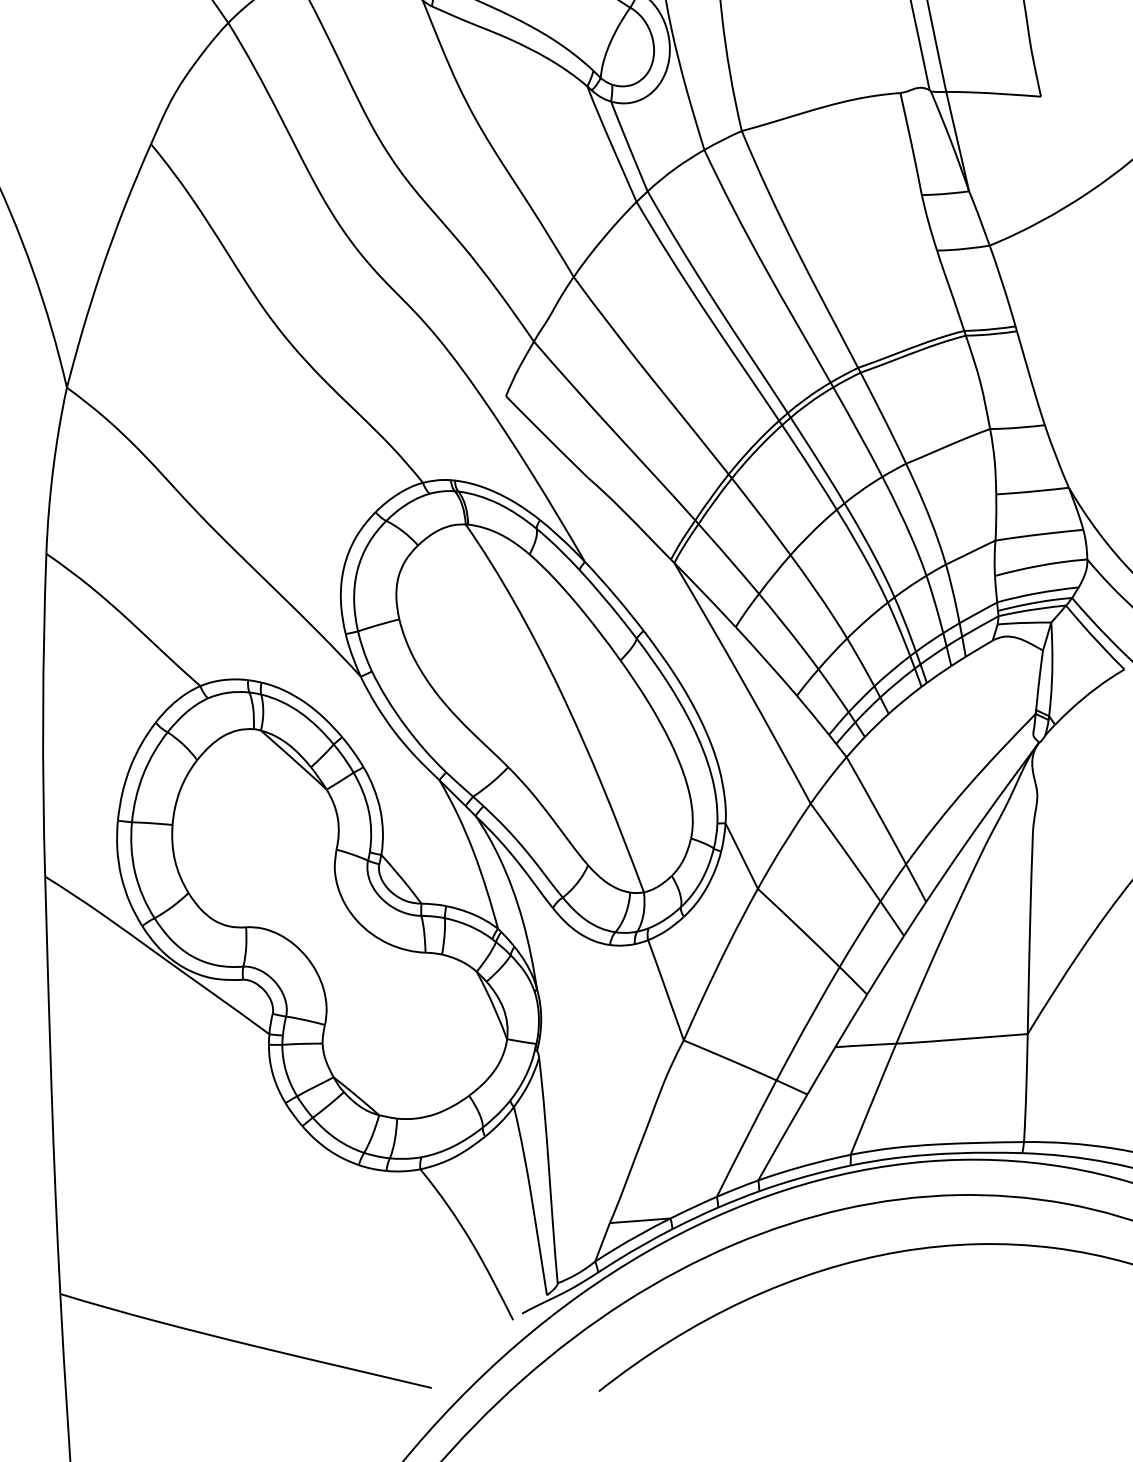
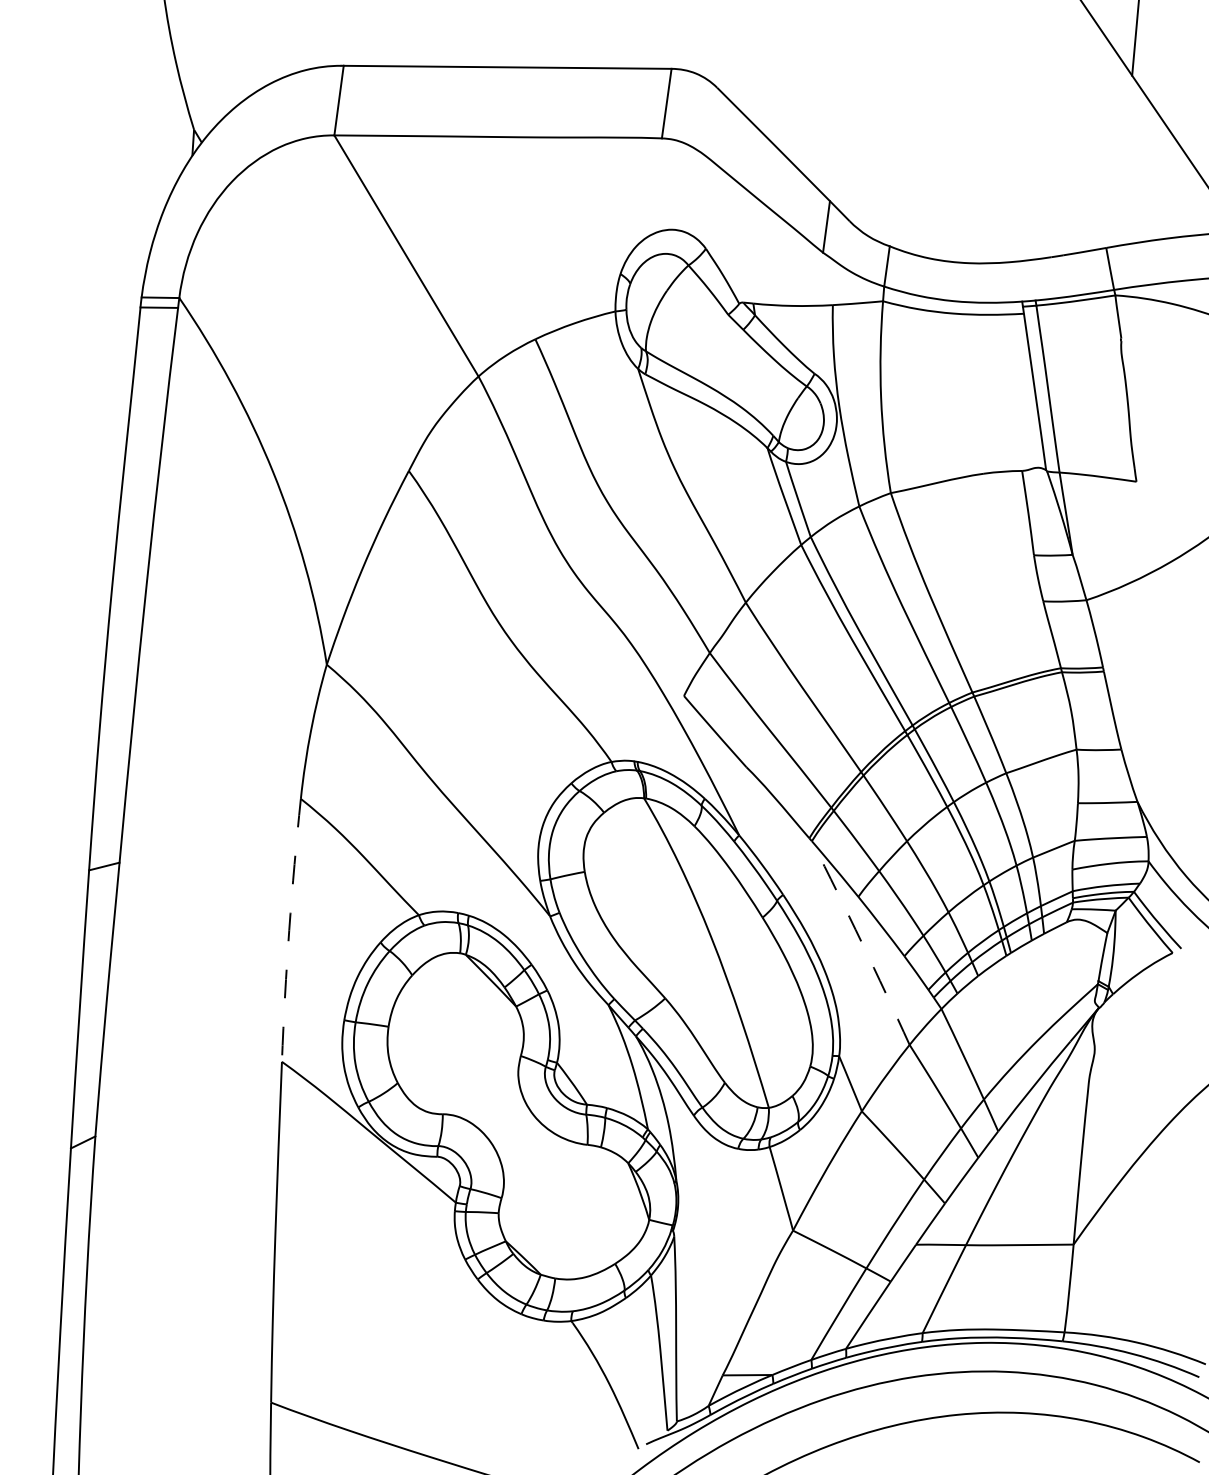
arc: (743, 682) -> (861, 942), solid -> dashed
arc: (43, 715) -> (289, 930), solid -> dashed

